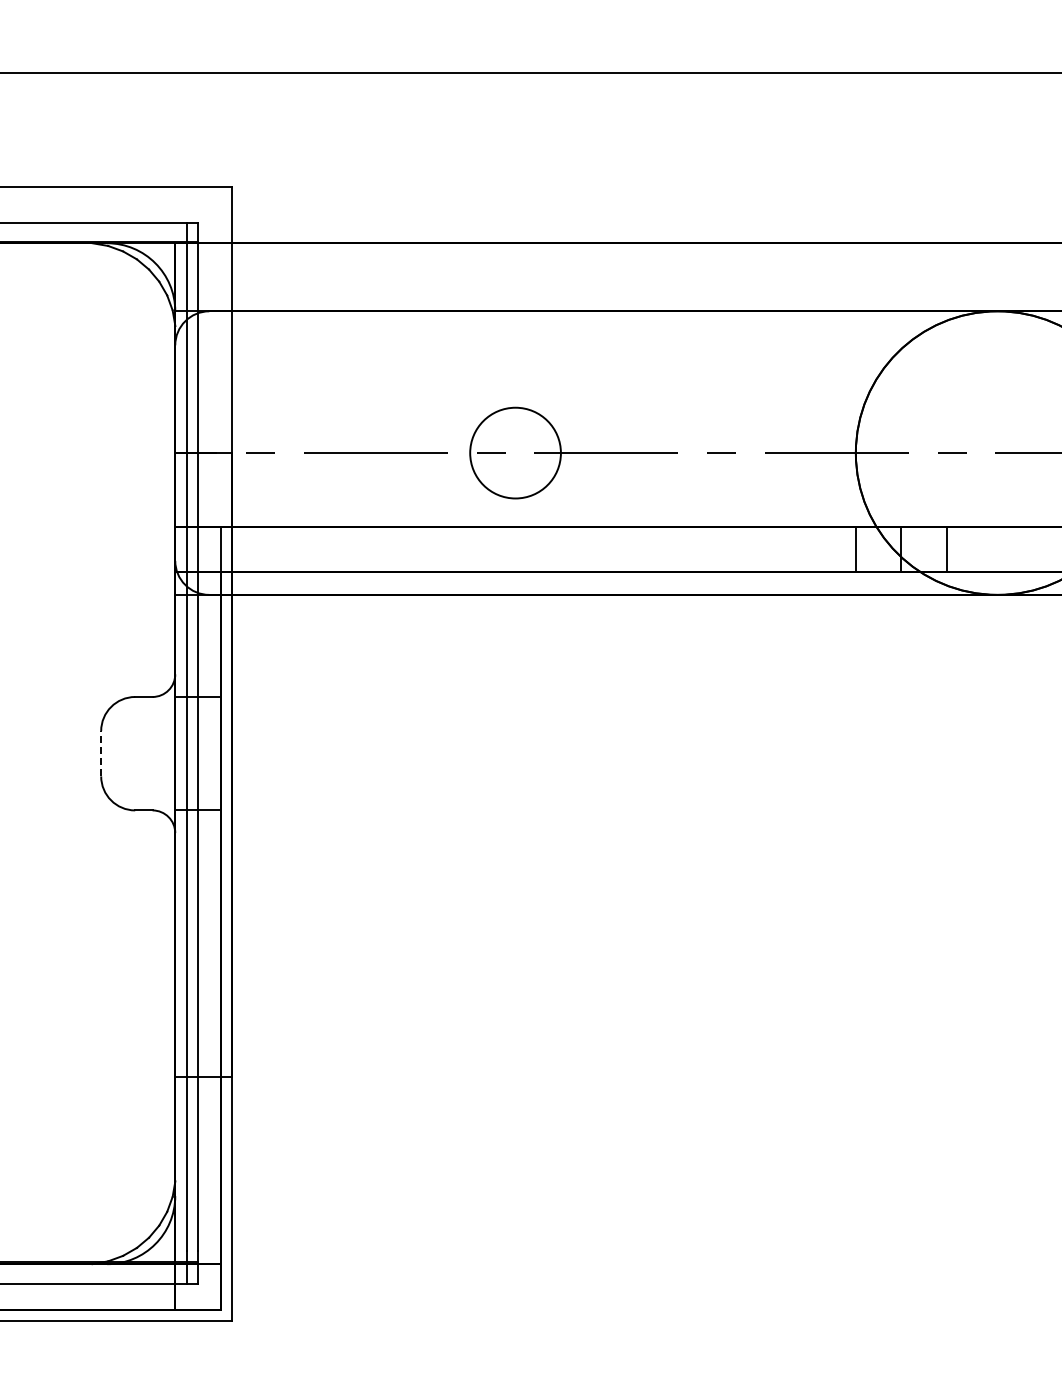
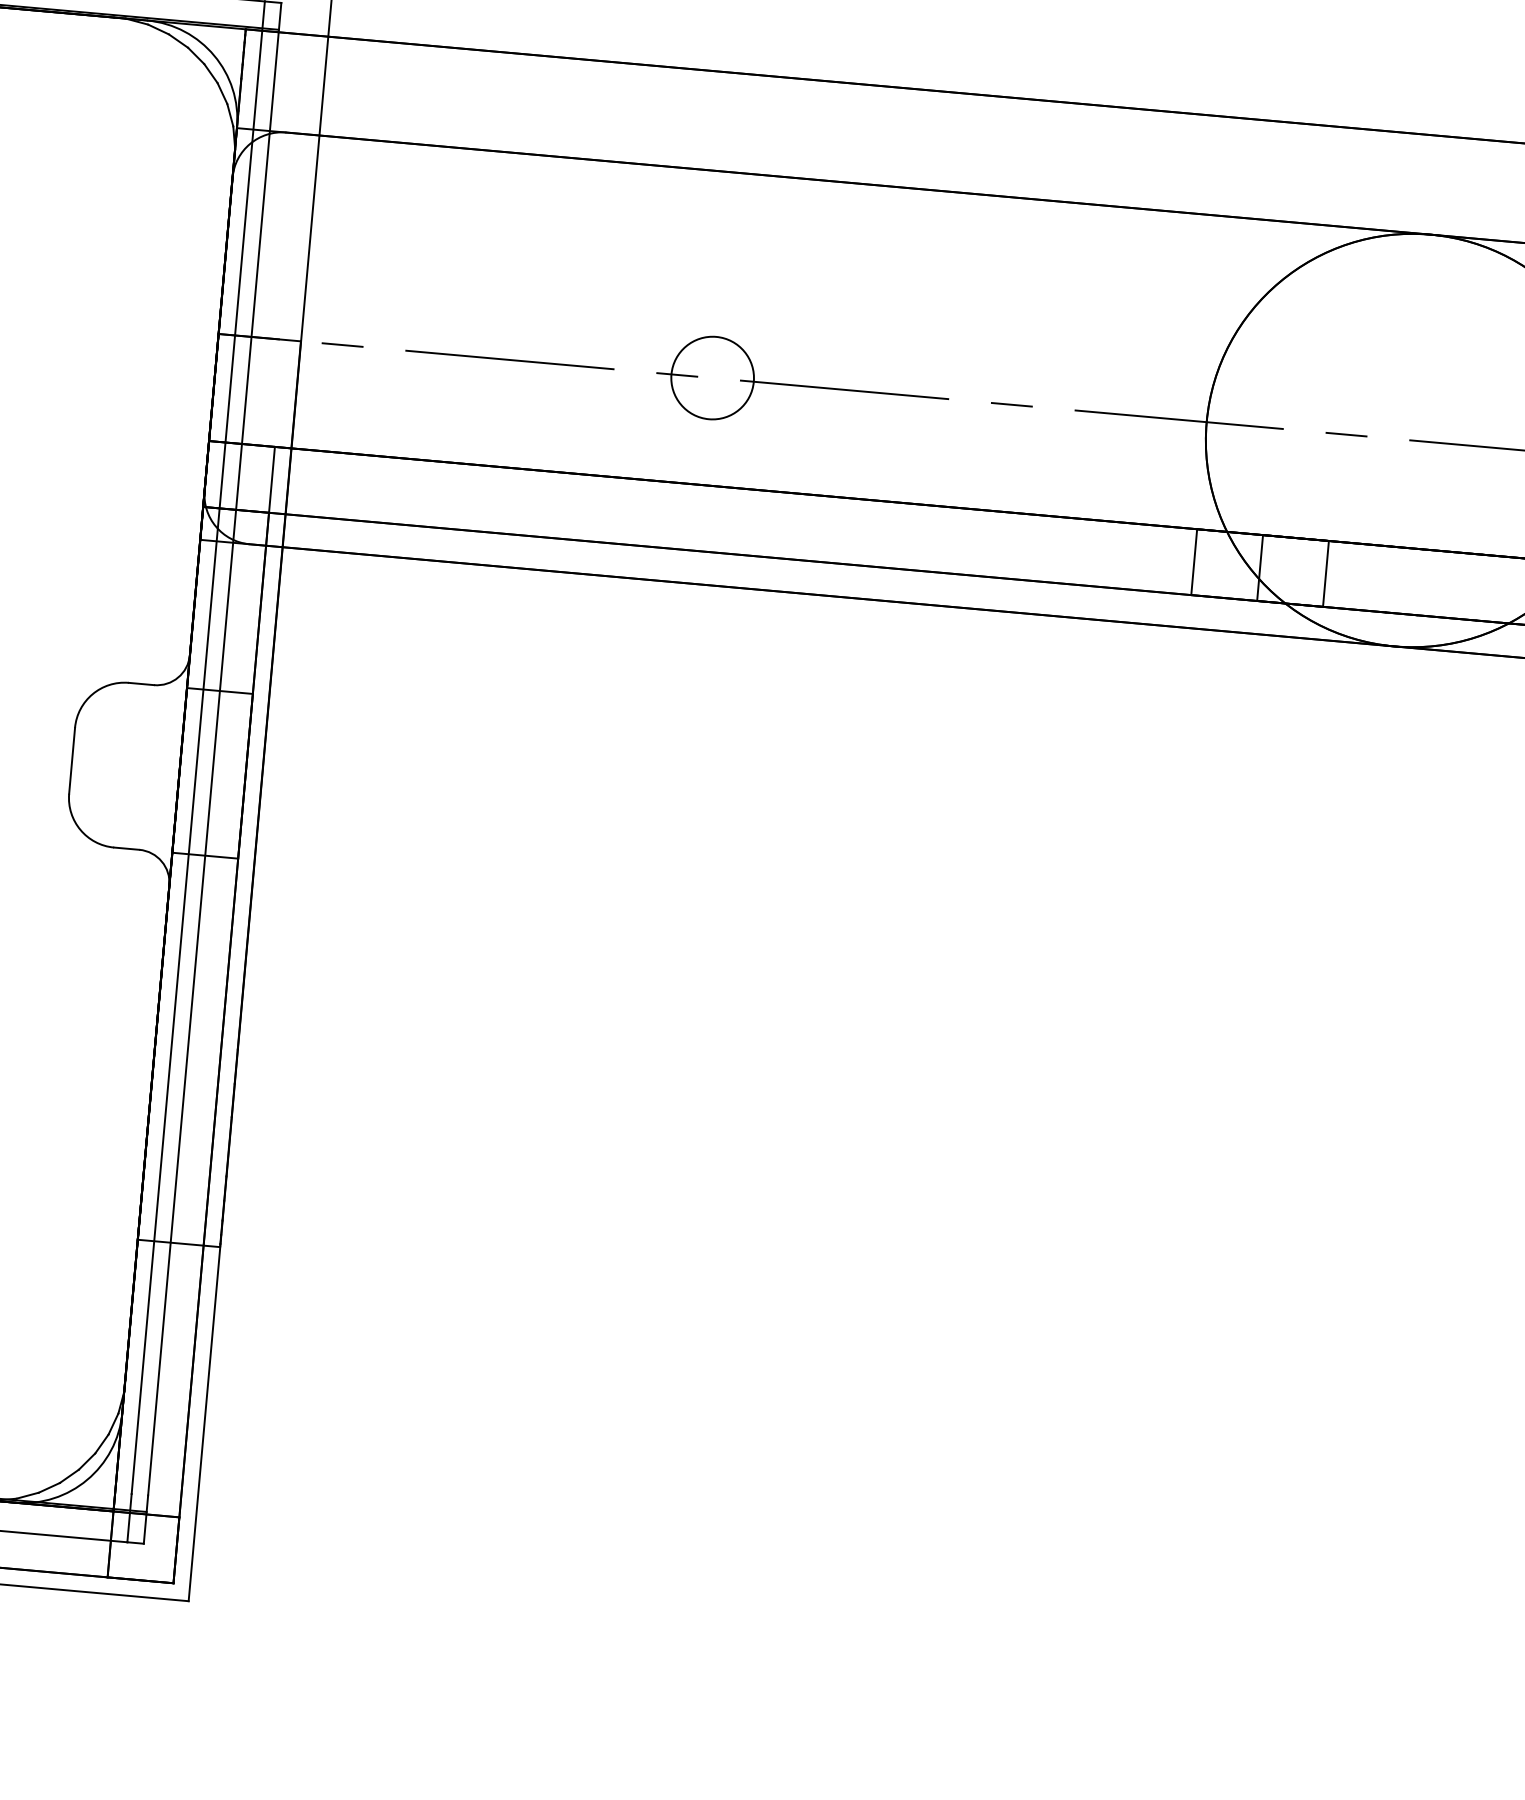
circle: (515, 452) -> (712, 377), size x0.62
line: (101, 753) -> (72, 760), dashed -> solid

